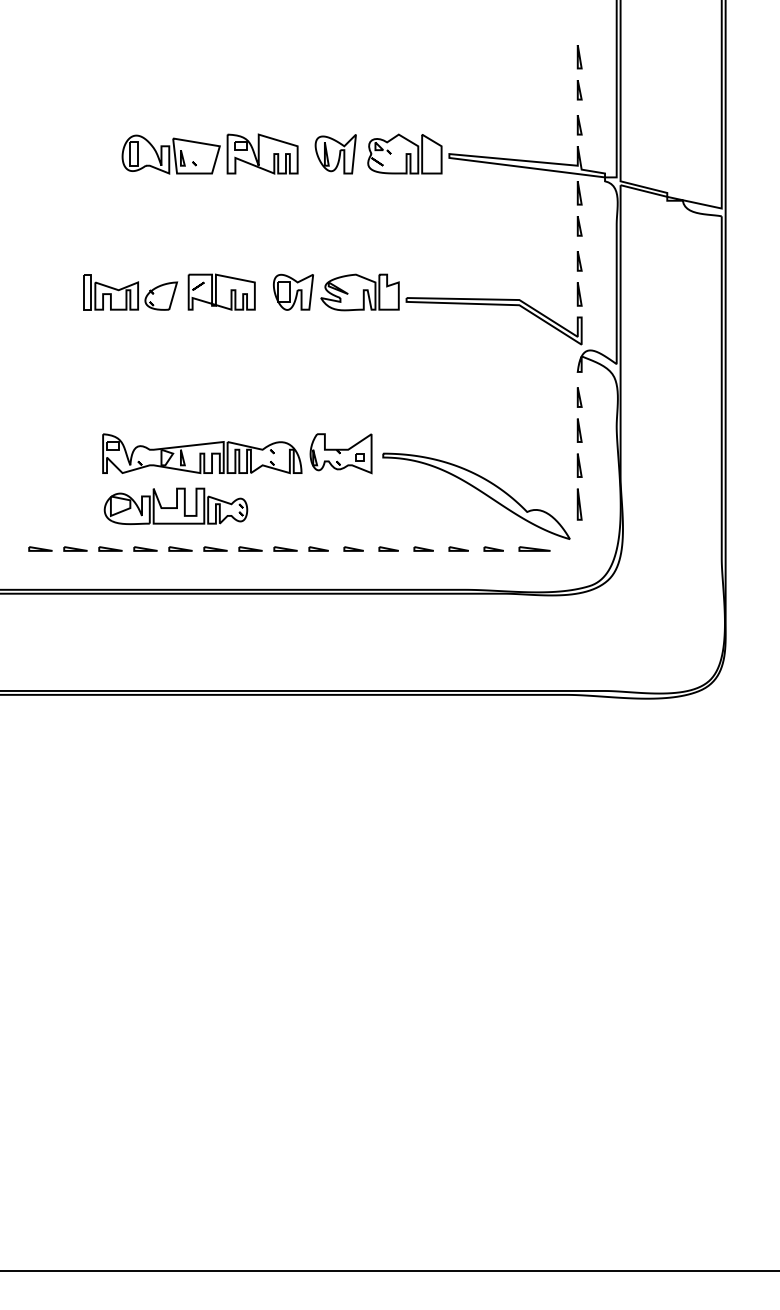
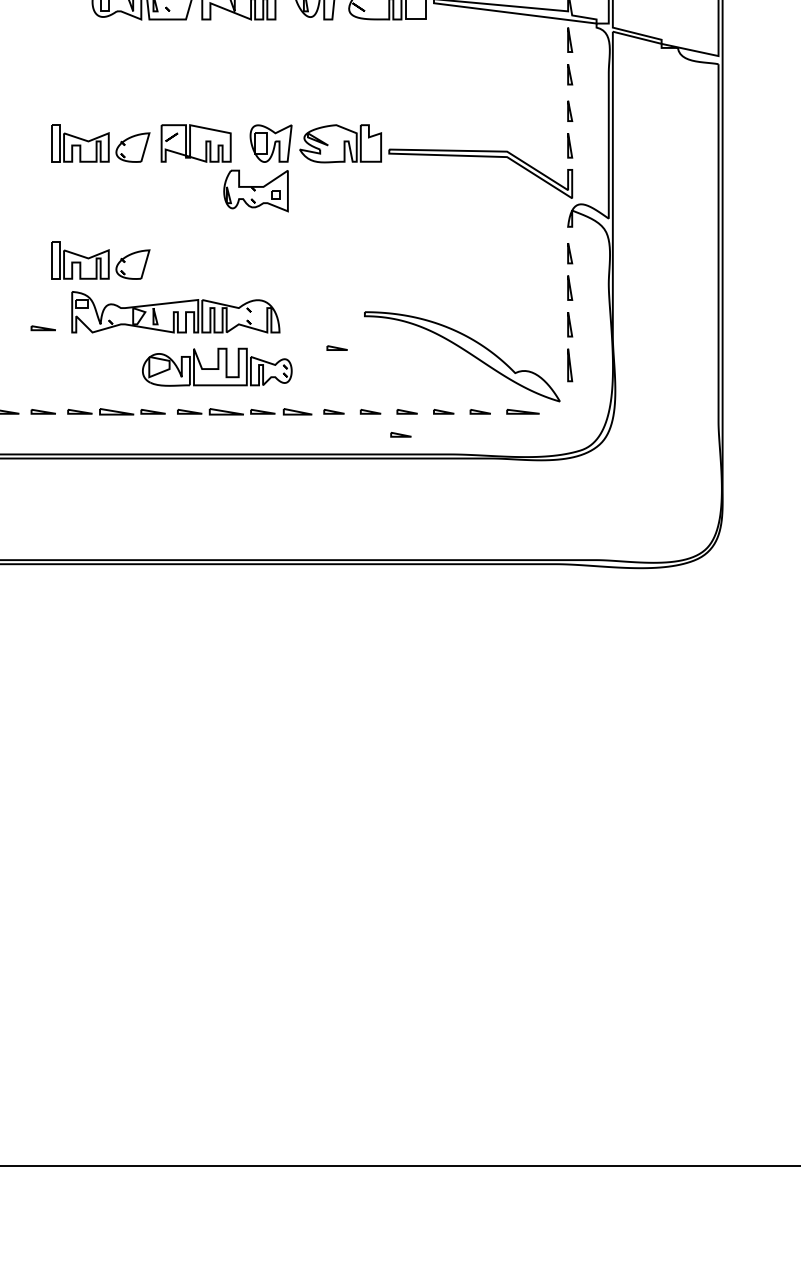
part: (130, 404) -> (100, 260), added
part: (340, 453) -> (255, 190), moved
part: (75, 468) -> (43, 327), added
part: (356, 487) -> (336, 347), added
part: (175, 506) -> (216, 367), moved
part: (145, 548) -> (116, 411), size x1.4
part: (250, 548) -> (226, 411), size x1.4
part: (318, 548) -> (297, 411), size x1.4
part: (417, 570) -> (400, 434), added

